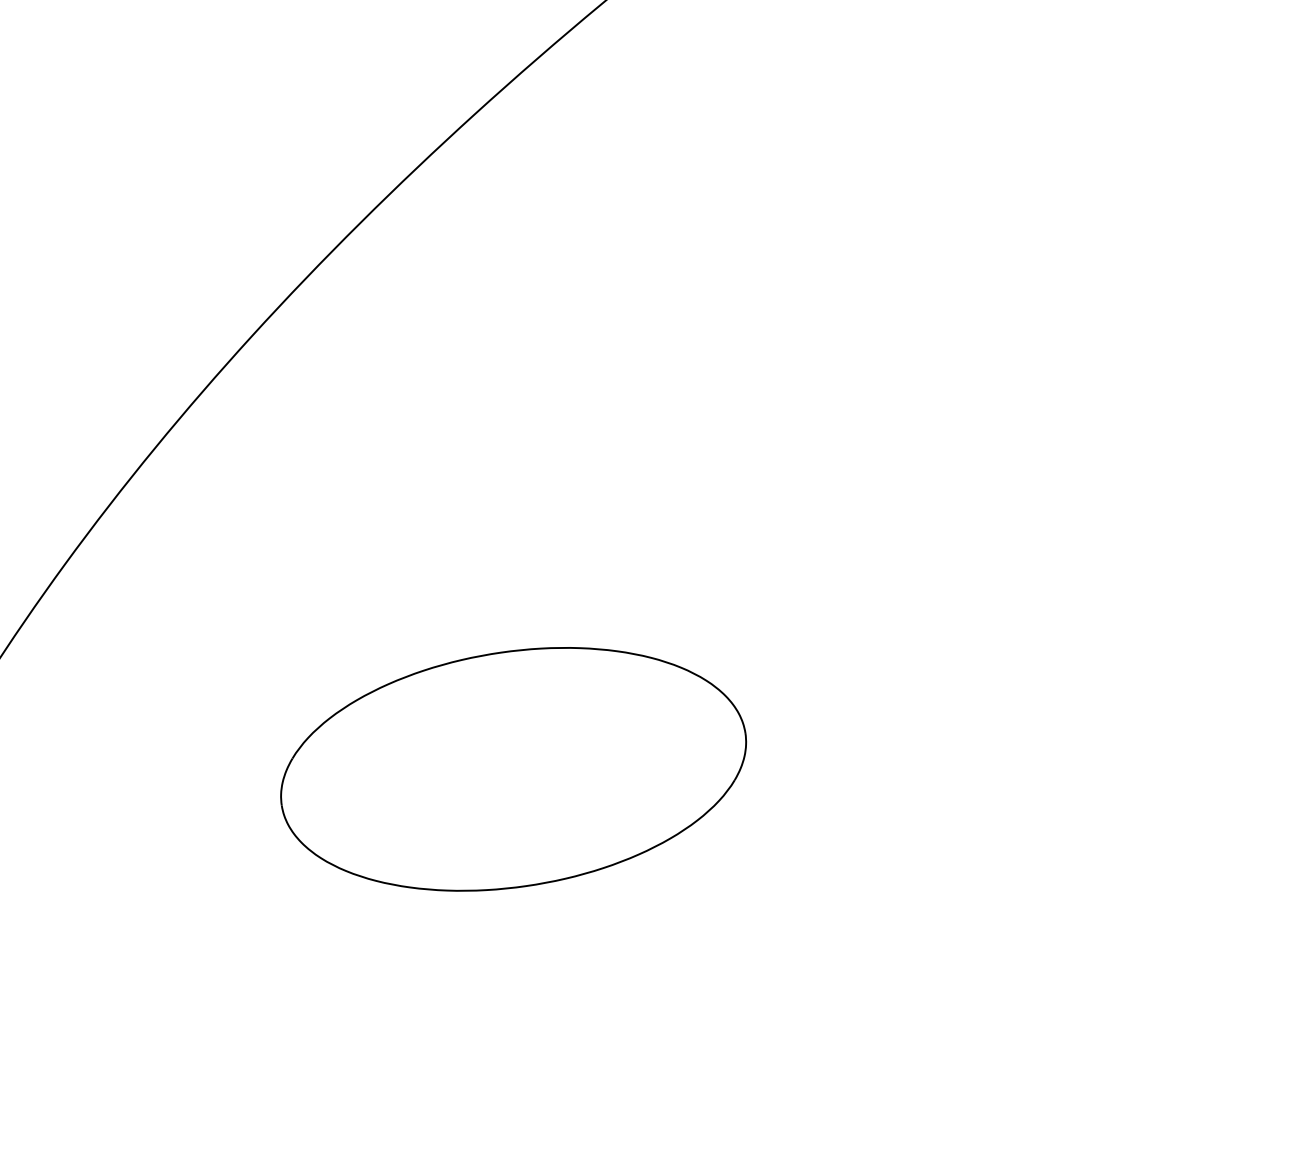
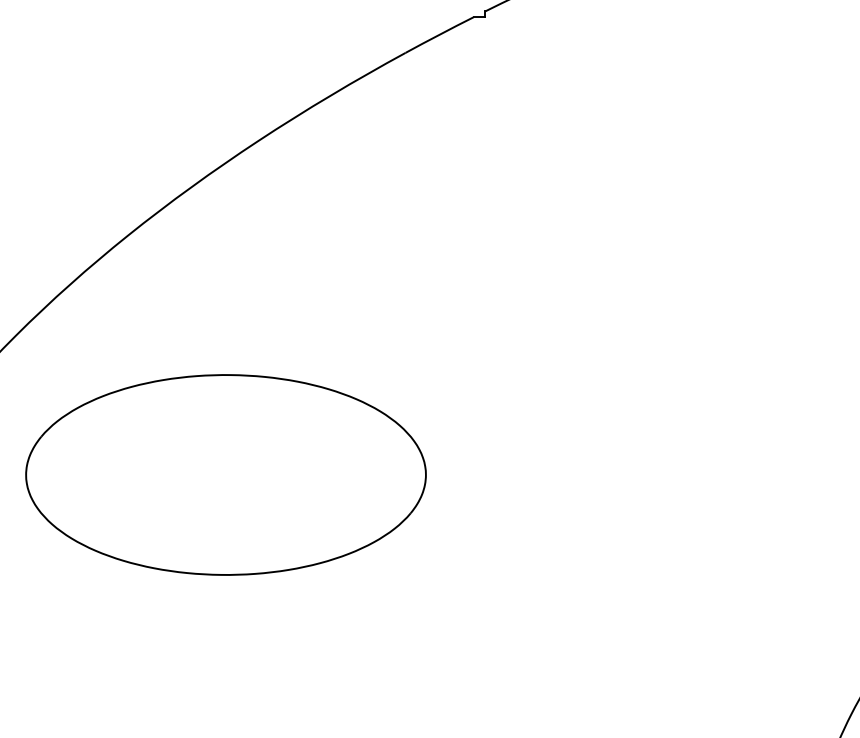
part: (512, 768) -> (225, 474), size x1.67

